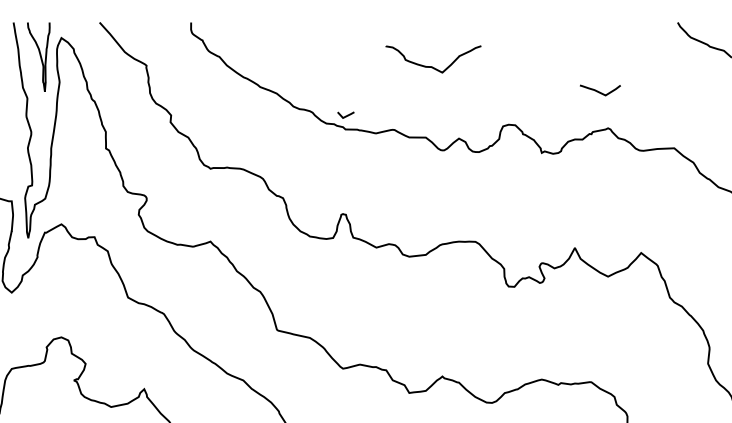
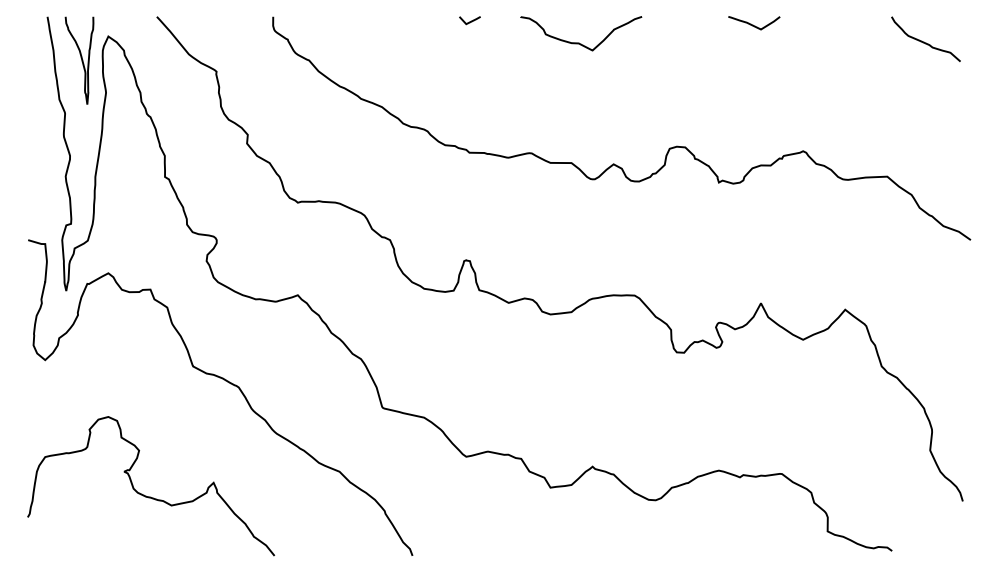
curve: (432, 66) -> (579, 42), moved
curve: (599, 91) -> (753, 24), moved
line: (345, 115) -> (469, 21), moved

